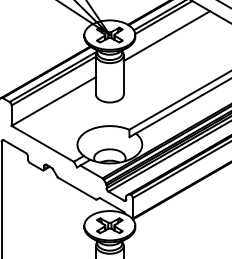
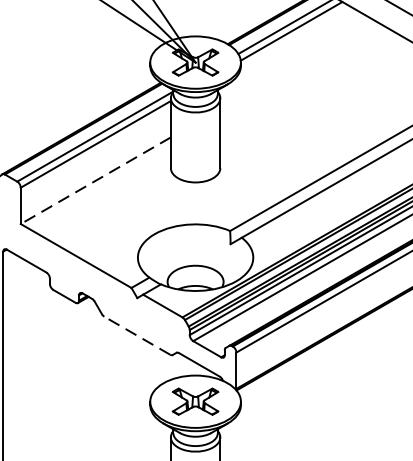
line: (166, 36) -> (296, 65), removed
line: (53, 101) -> (95, 180), solid -> dashed
line: (76, 188) -> (136, 335), solid -> dashed

